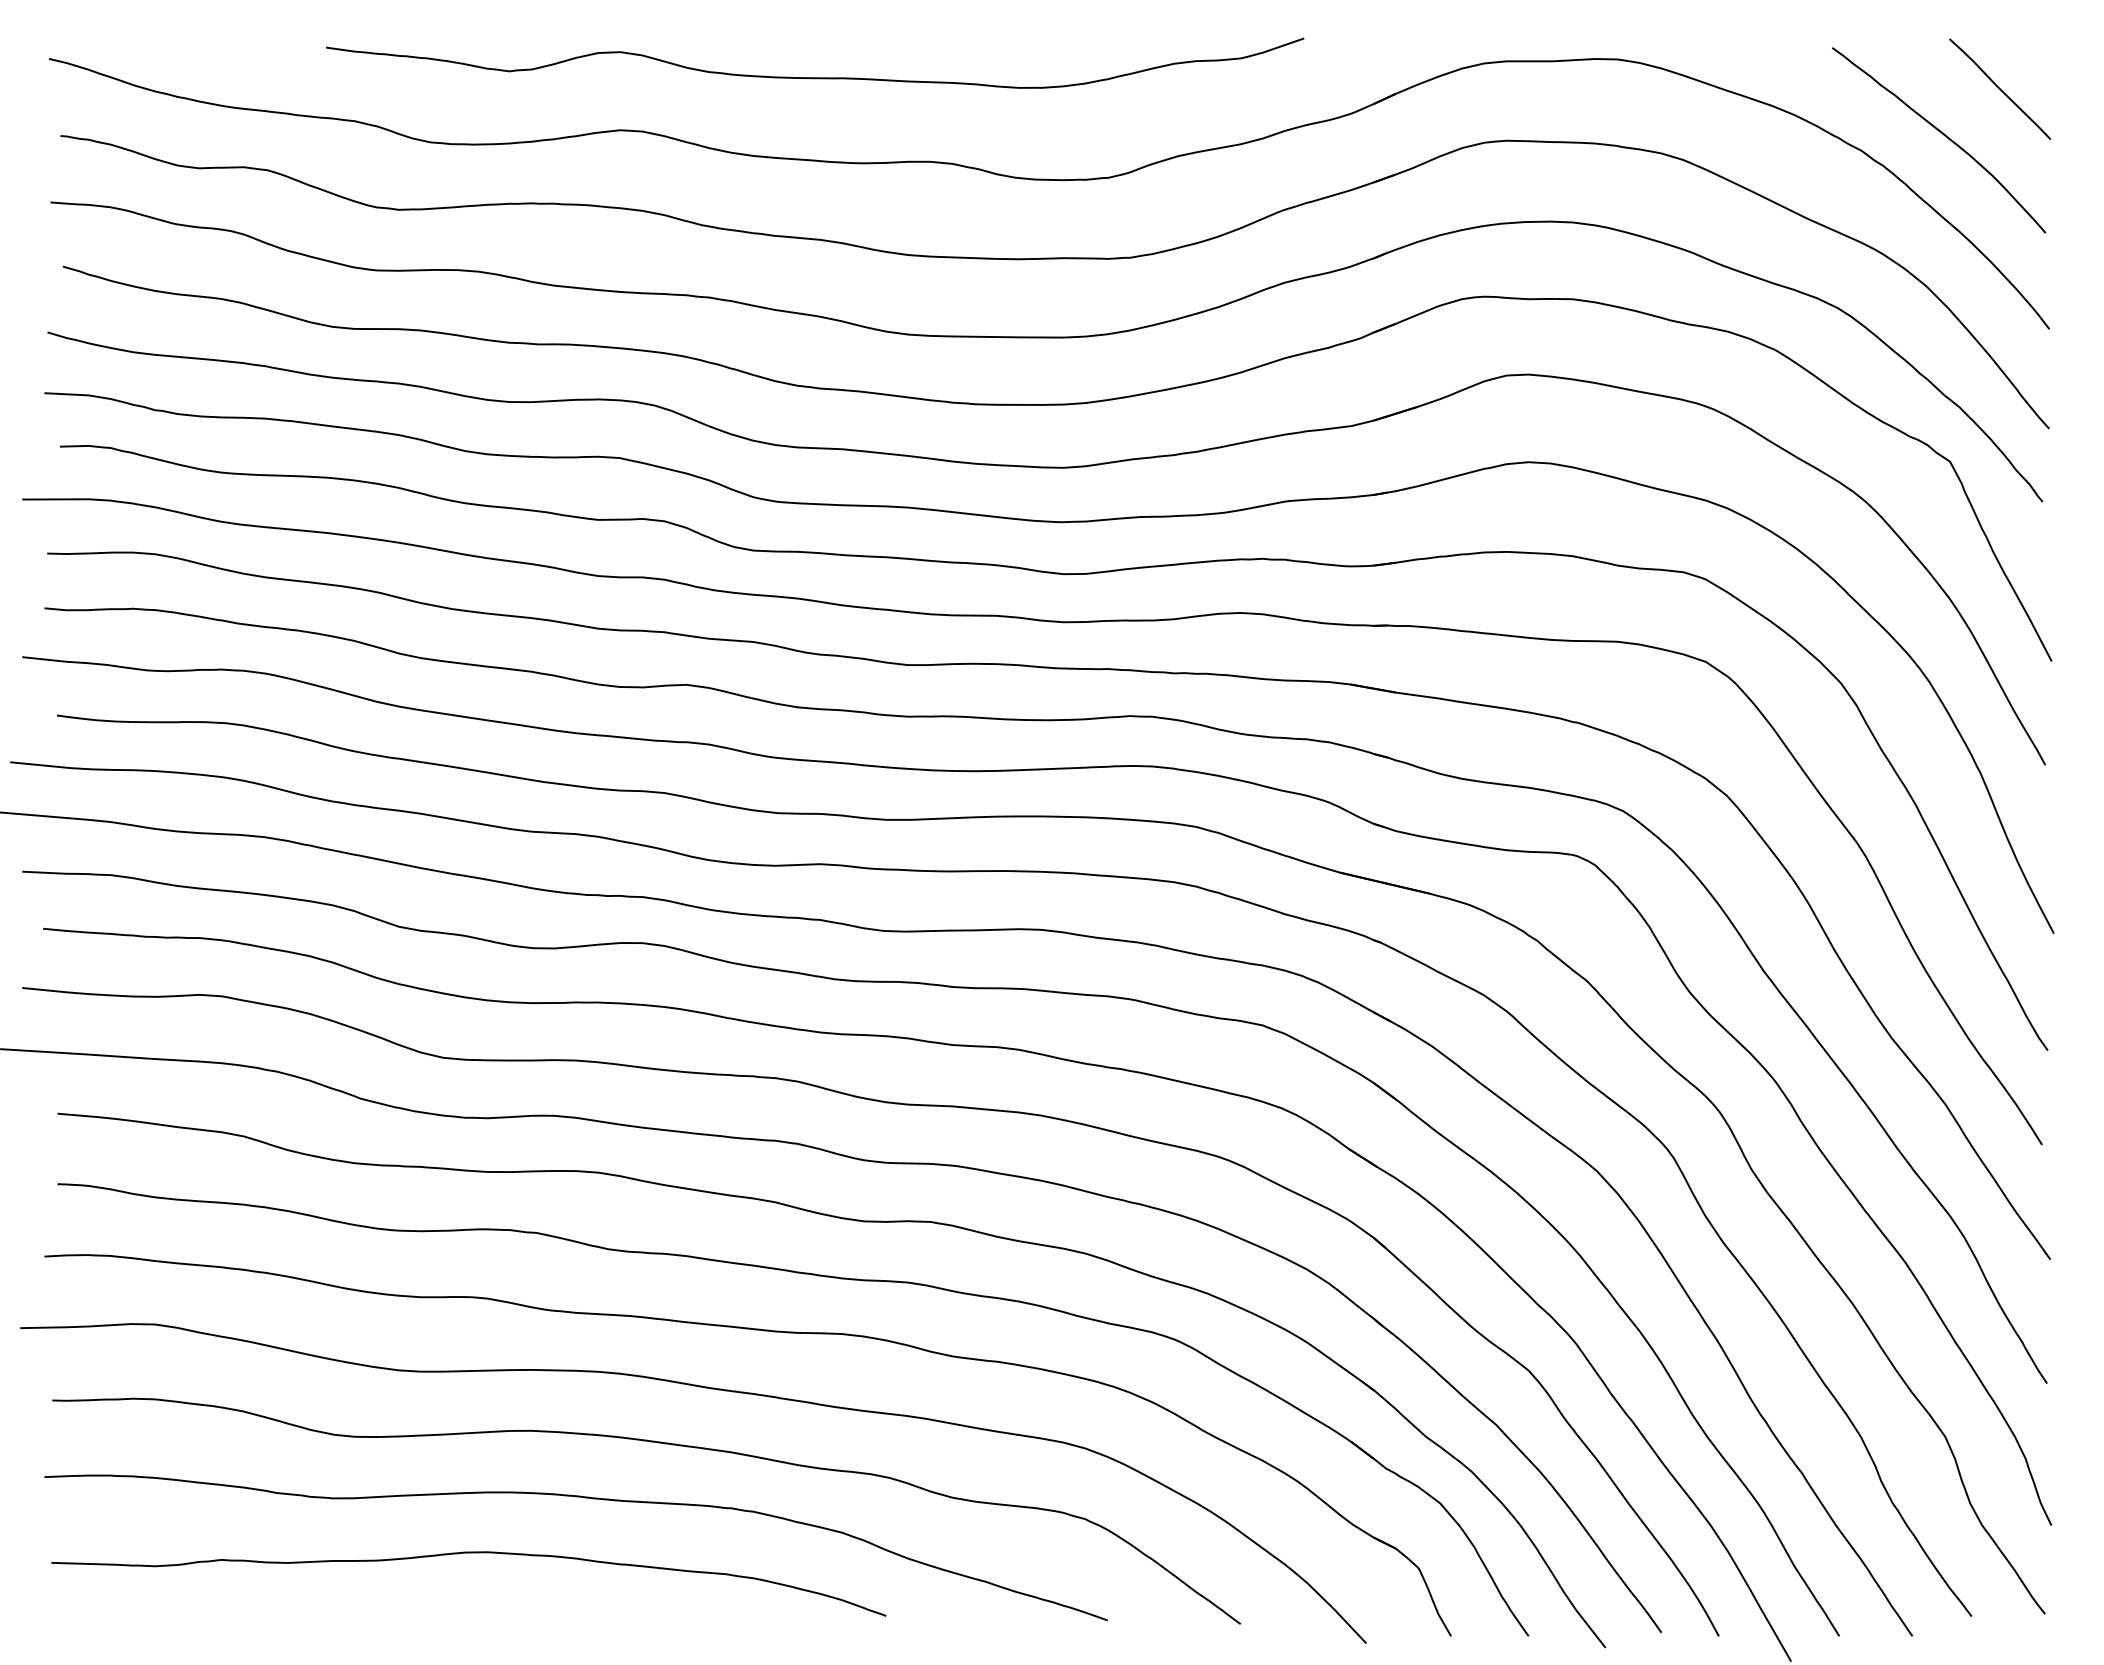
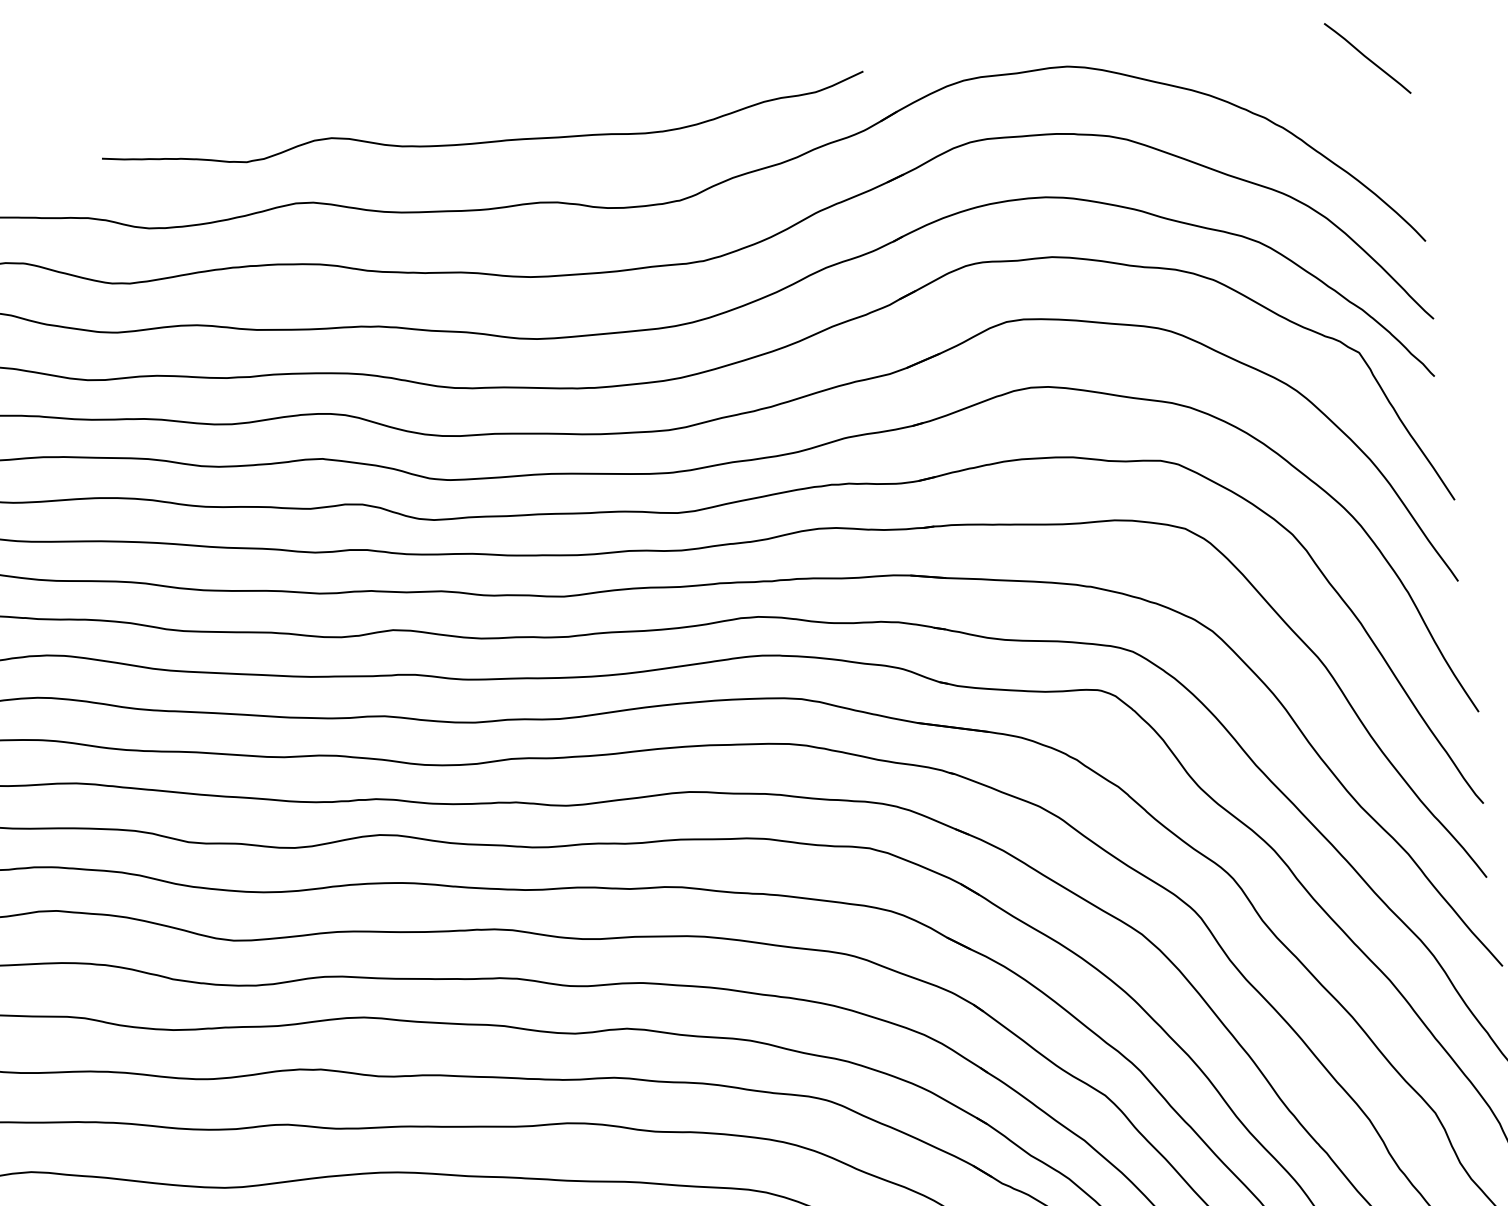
curve: (815, 77) -> (485, 141), moved
curve: (1943, 135) -> (1327, 99), removed

